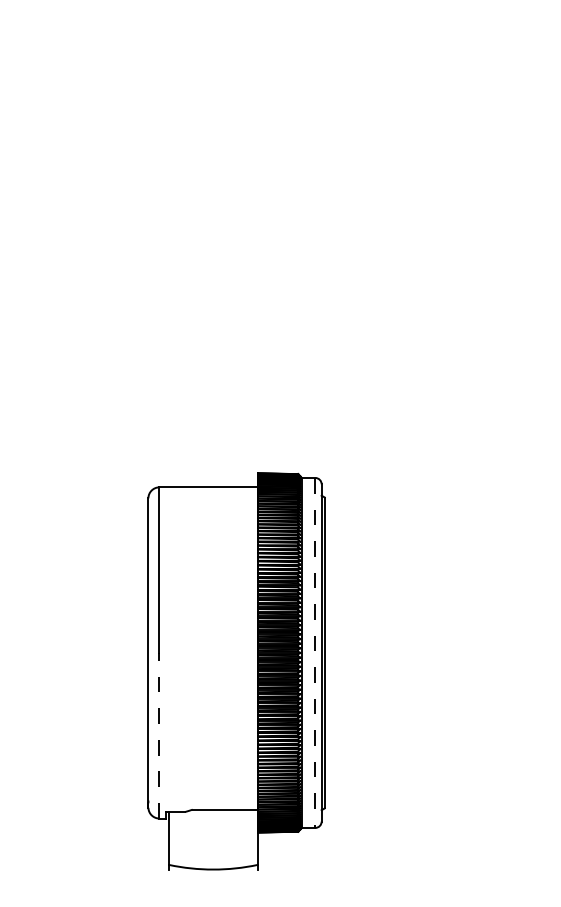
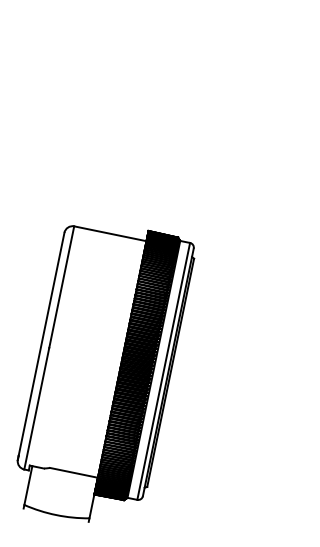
line: (315, 652) -> (163, 371), dashed -> solid
line: (159, 735) -> (36, 408), dashed -> solid

